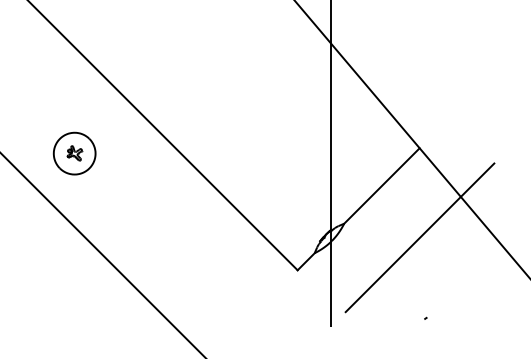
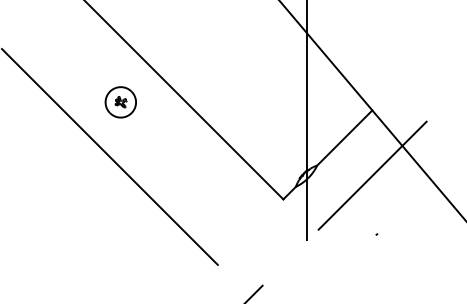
part: (74, 153) -> (120, 102), moved

